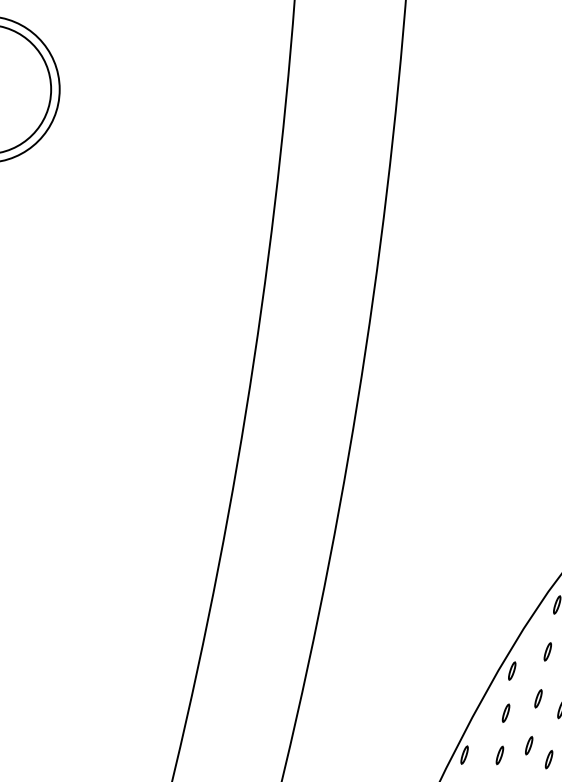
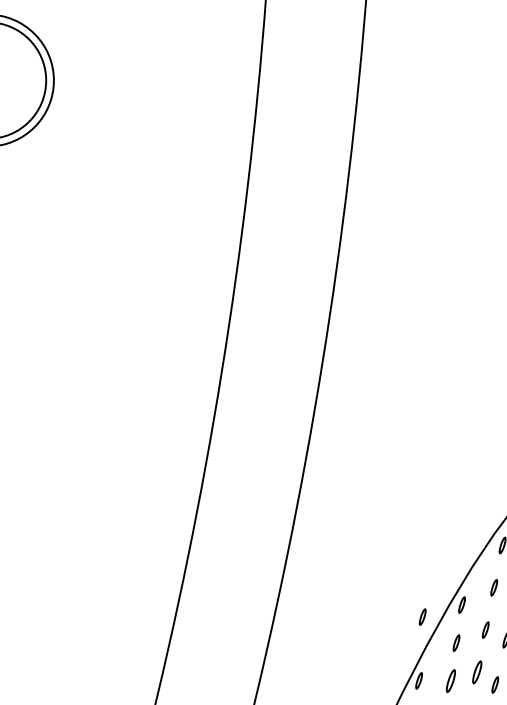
part: (468, 683) -> (422, 616), added
part: (529, 745) -> (477, 672), size x1.4
part: (499, 755) -> (450, 681), size x1.4

